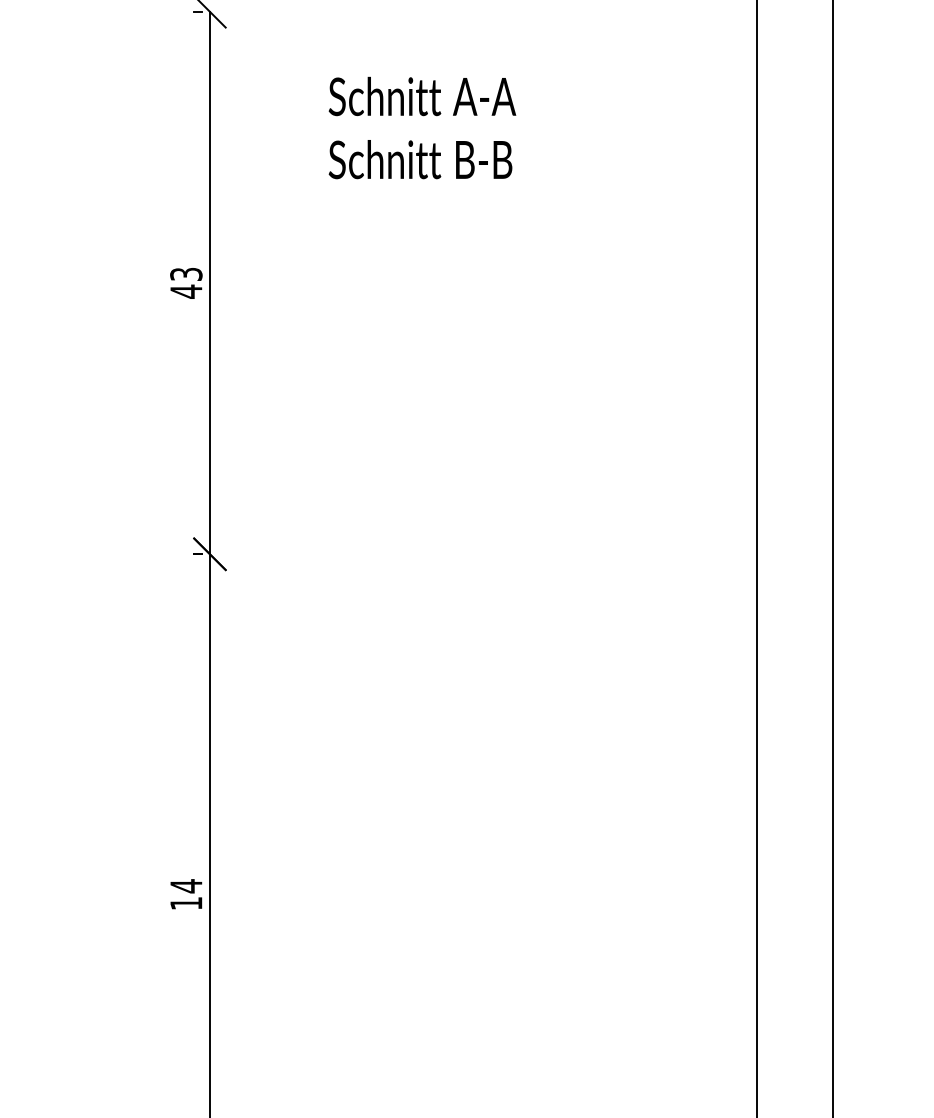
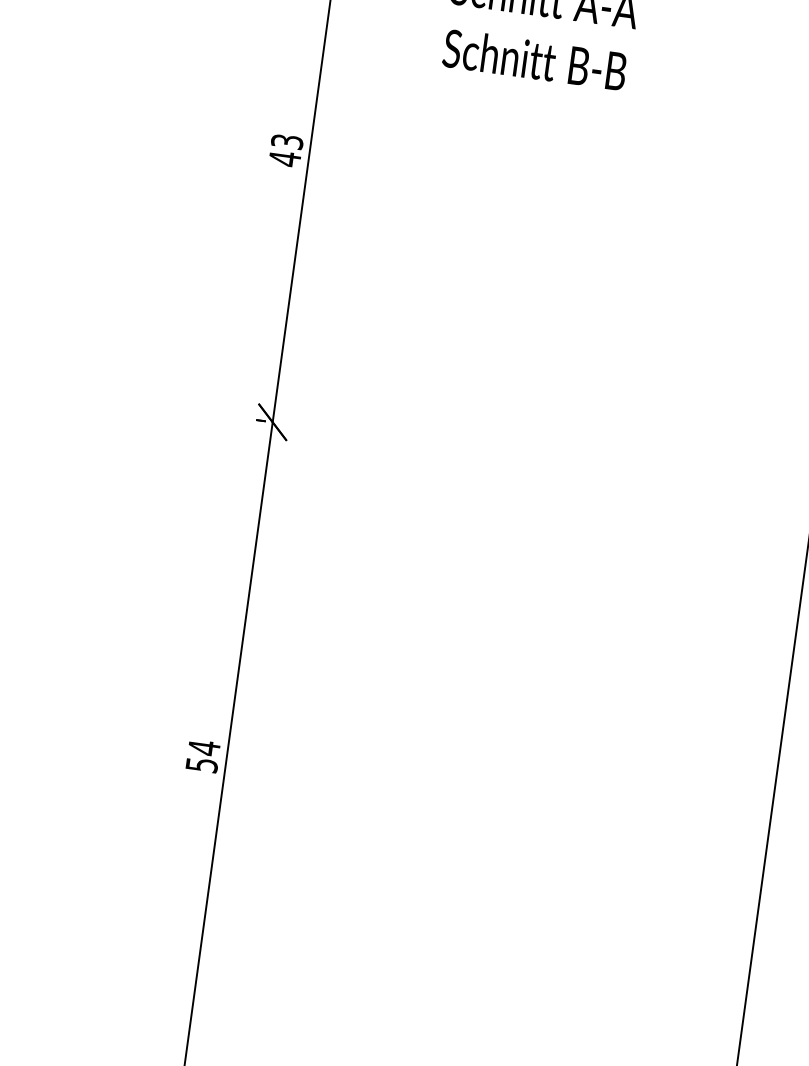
text: (186, 903) -> (202, 765), 14 -> 54

